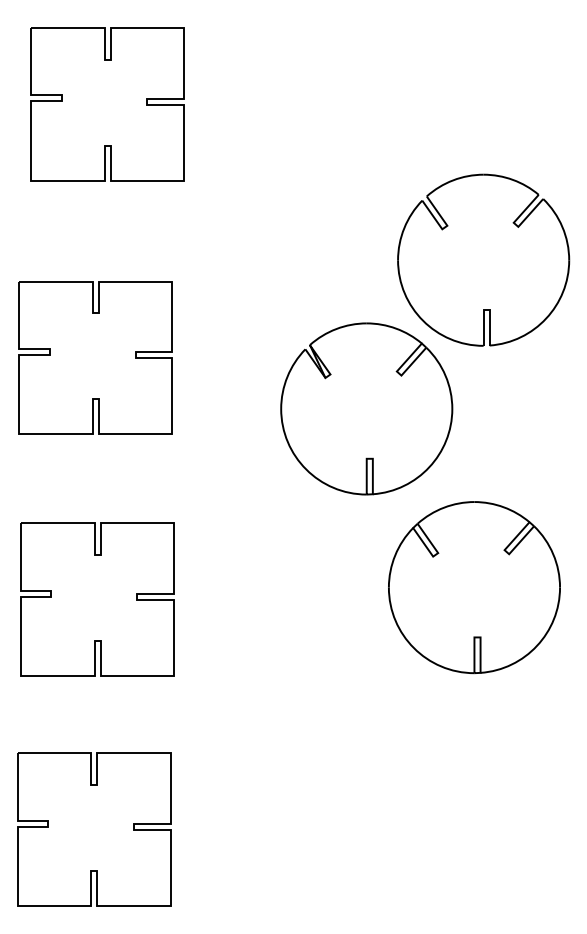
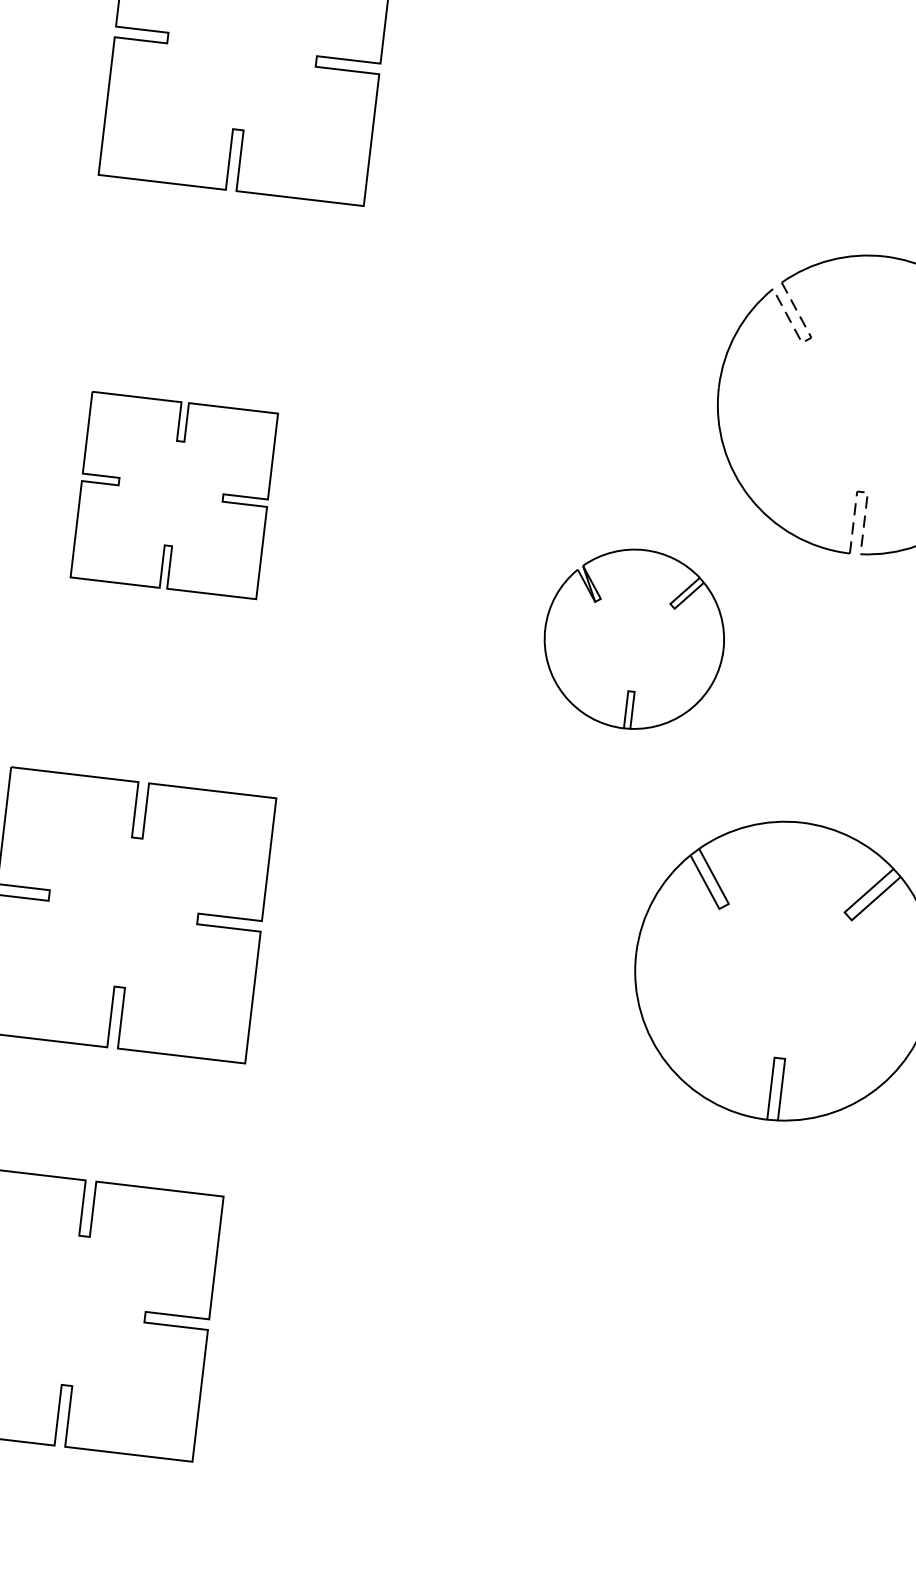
line: (445, 227) -> (807, 340), solid -> dashed
line: (487, 310) -> (863, 492), solid -> dashed
part: (95, 357) -> (173, 494), size x0.7
part: (366, 408) -> (633, 638), size x0.6

